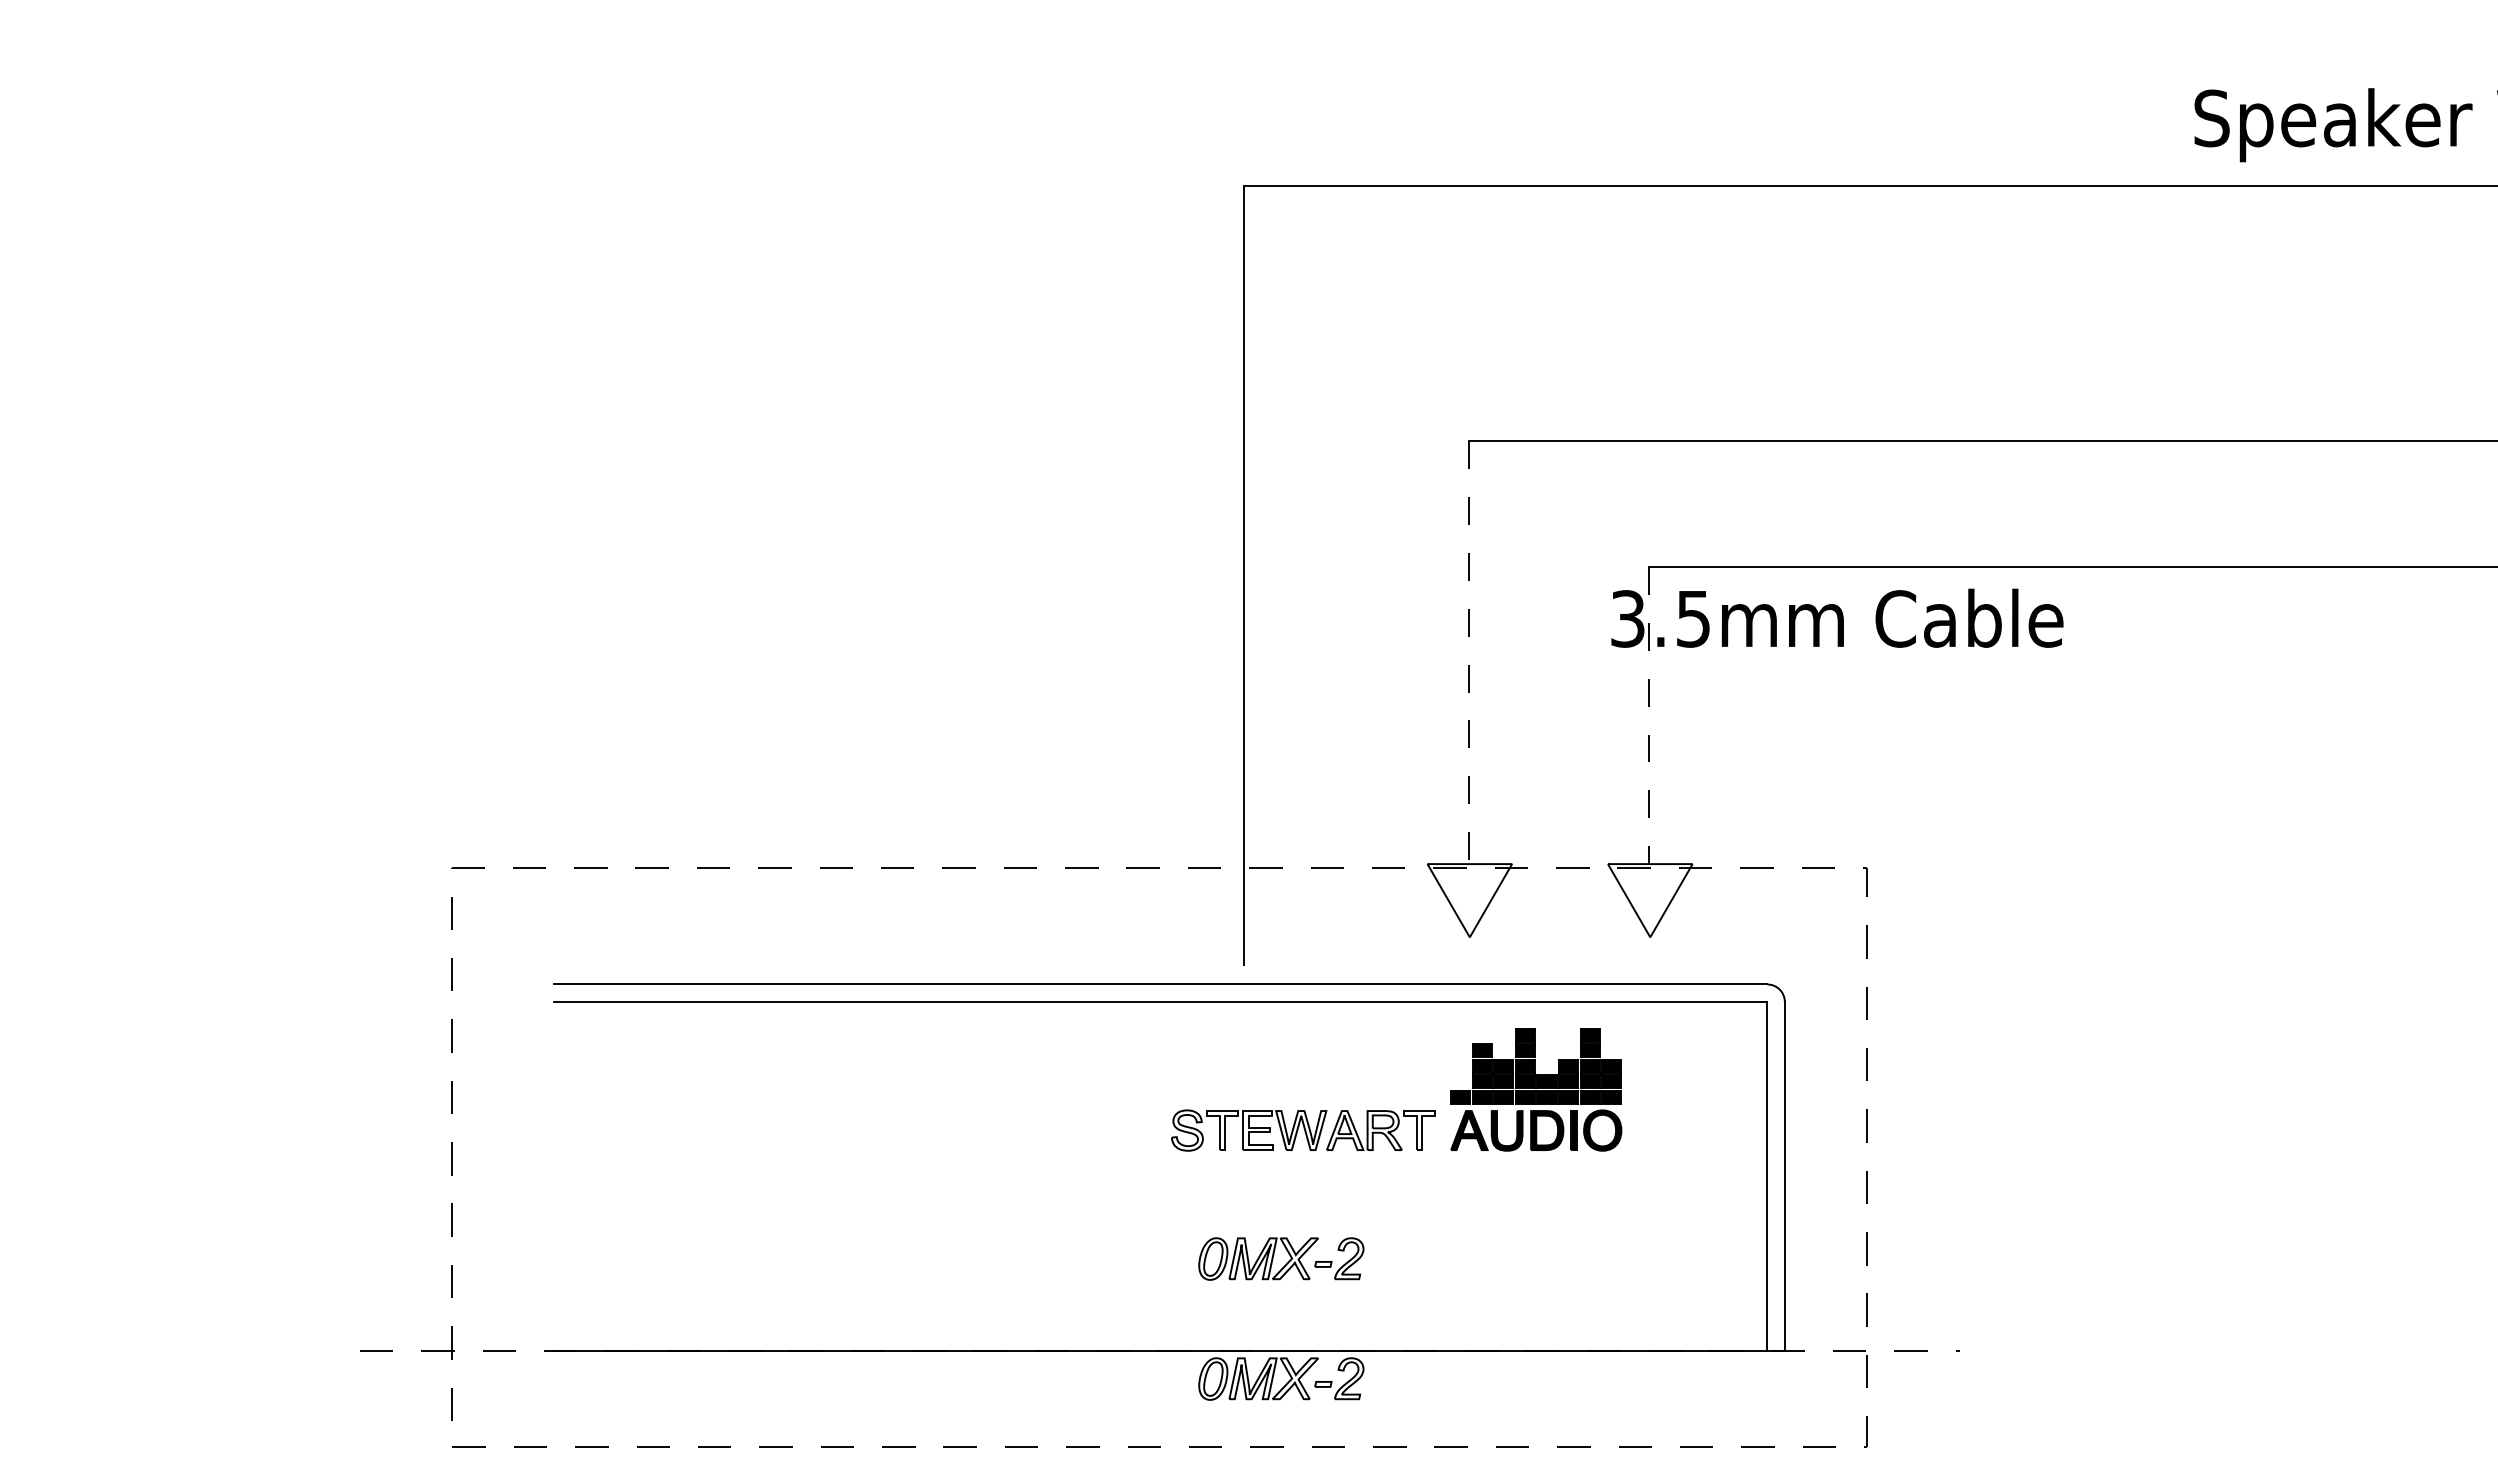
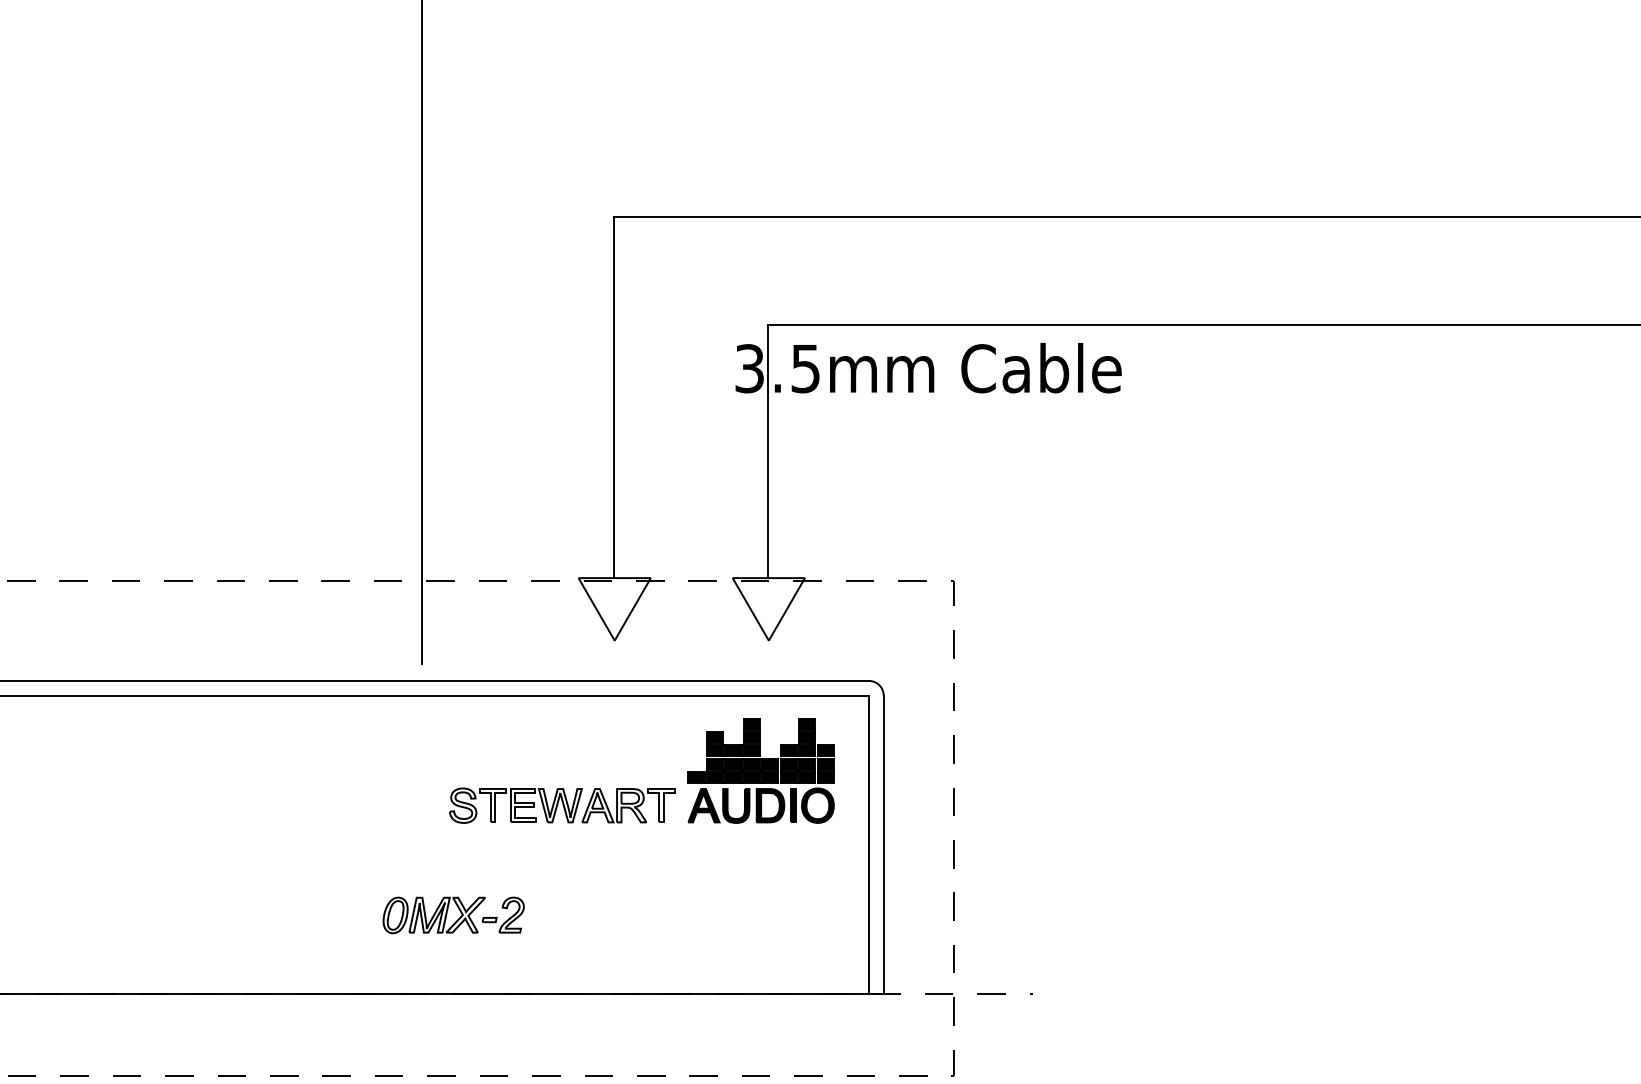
line: (1468, 653) -> (613, 398), dashed -> solid
line: (1649, 716) -> (768, 452), dashed -> solid
part: (1391, 1110) -> (637, 788), moved
part: (1286, 1383) -> (458, 1021), removed

